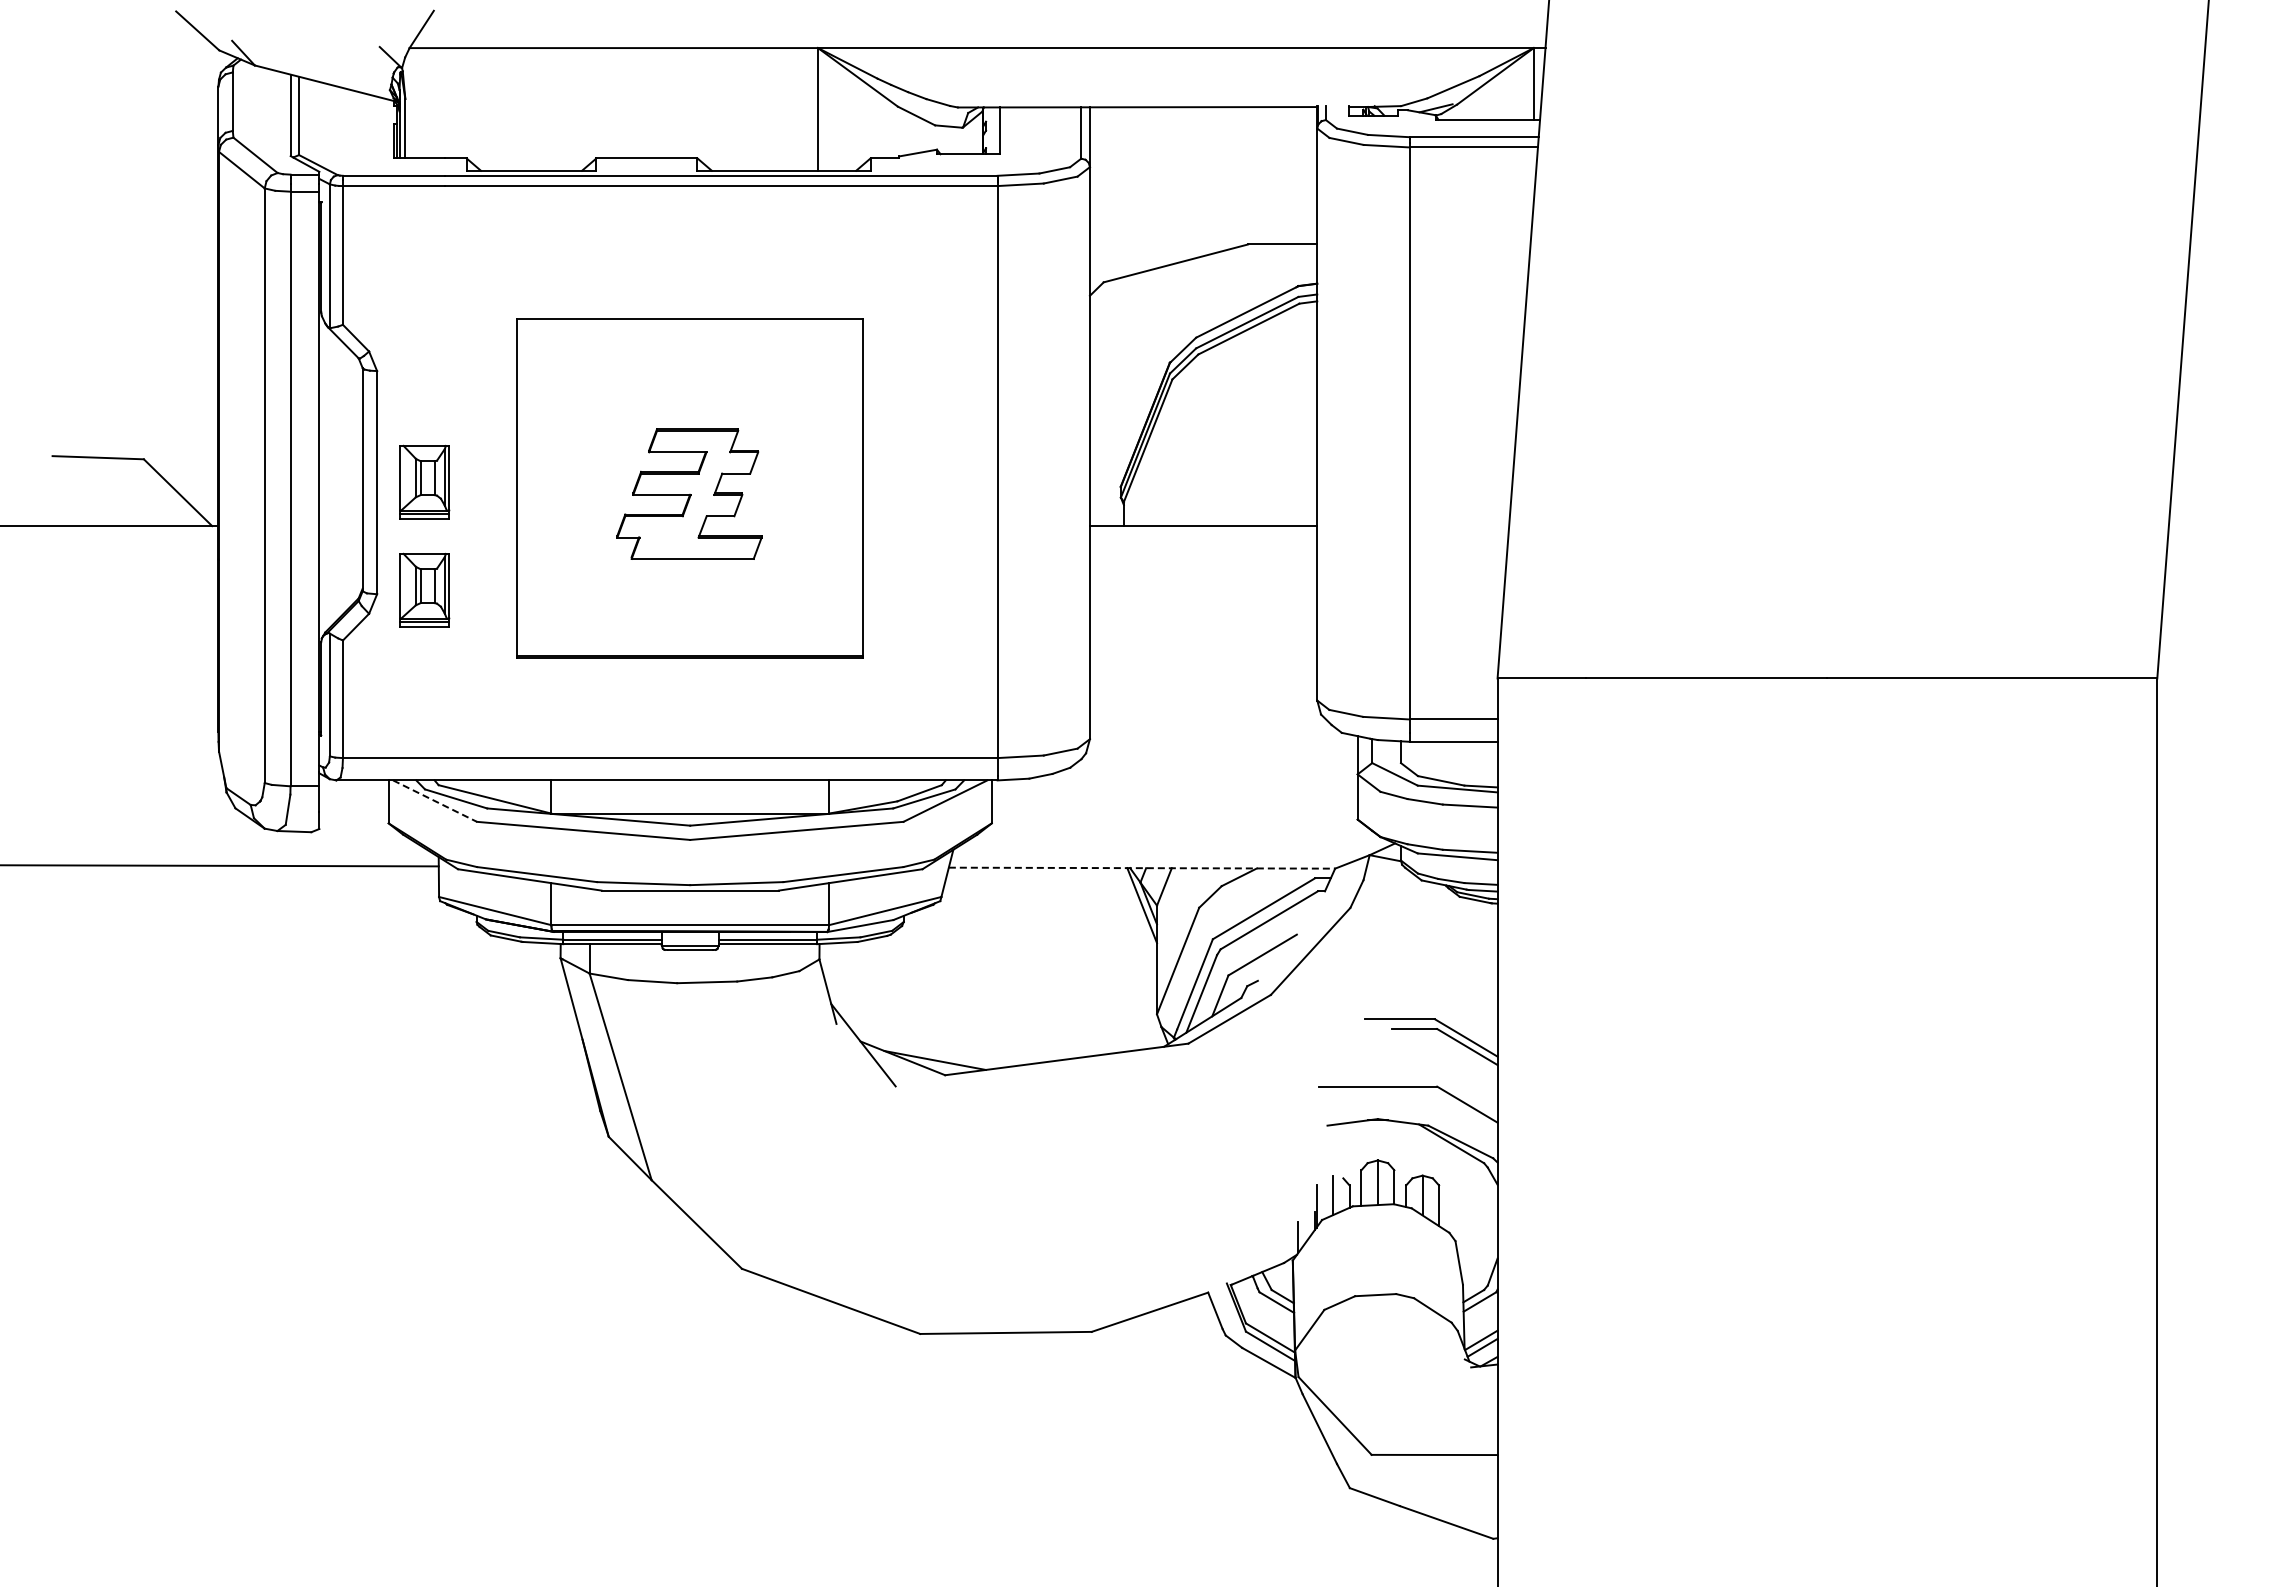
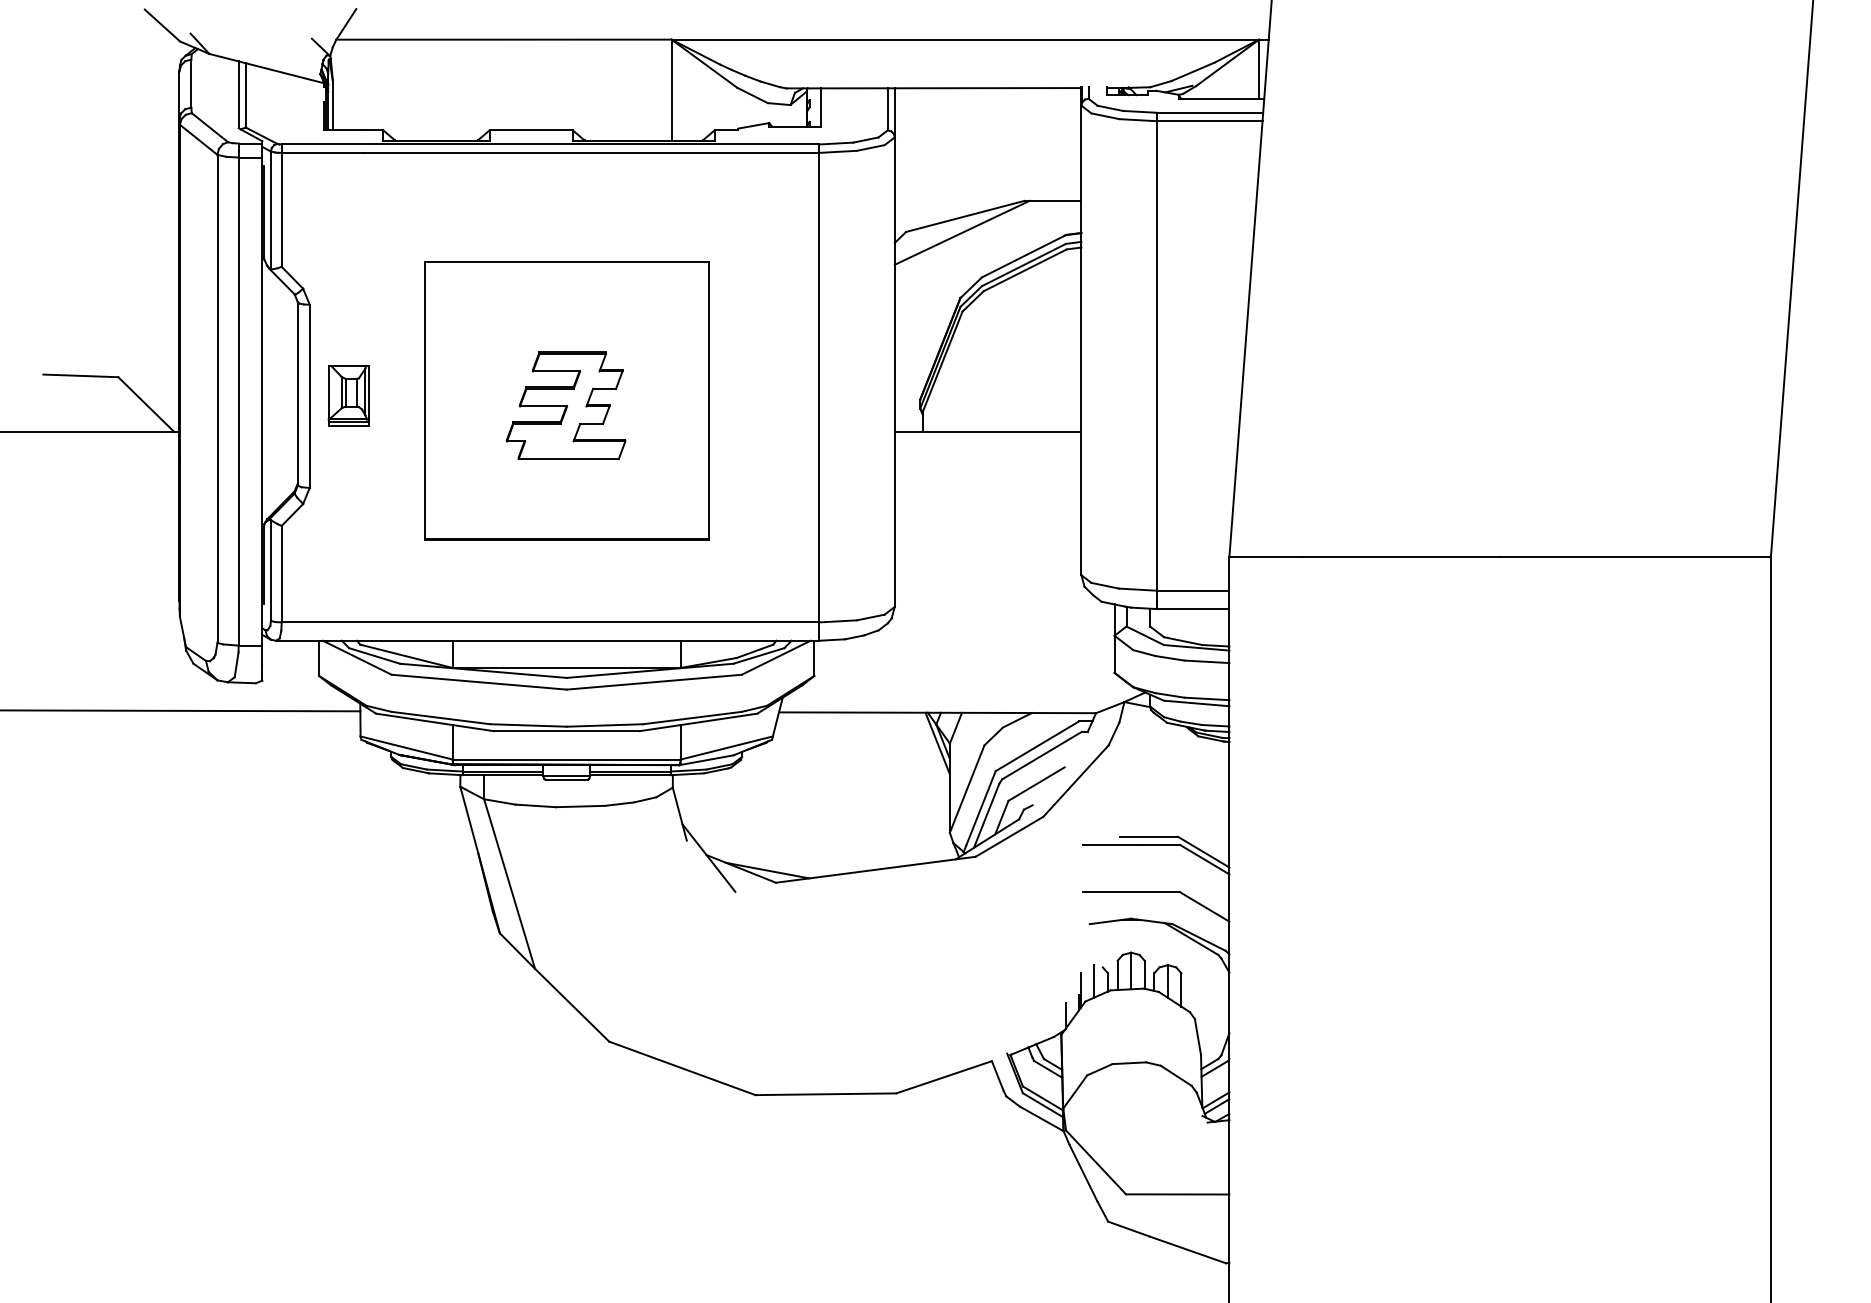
line: (1171, 283) -> (961, 232), added
part: (424, 589) -> (348, 484), removed
line: (435, 801) -> (357, 658), dashed -> solid
line: (1142, 868) -> (937, 713), dashed -> solid
line: (1354, 1029) -> (1111, 845), added

